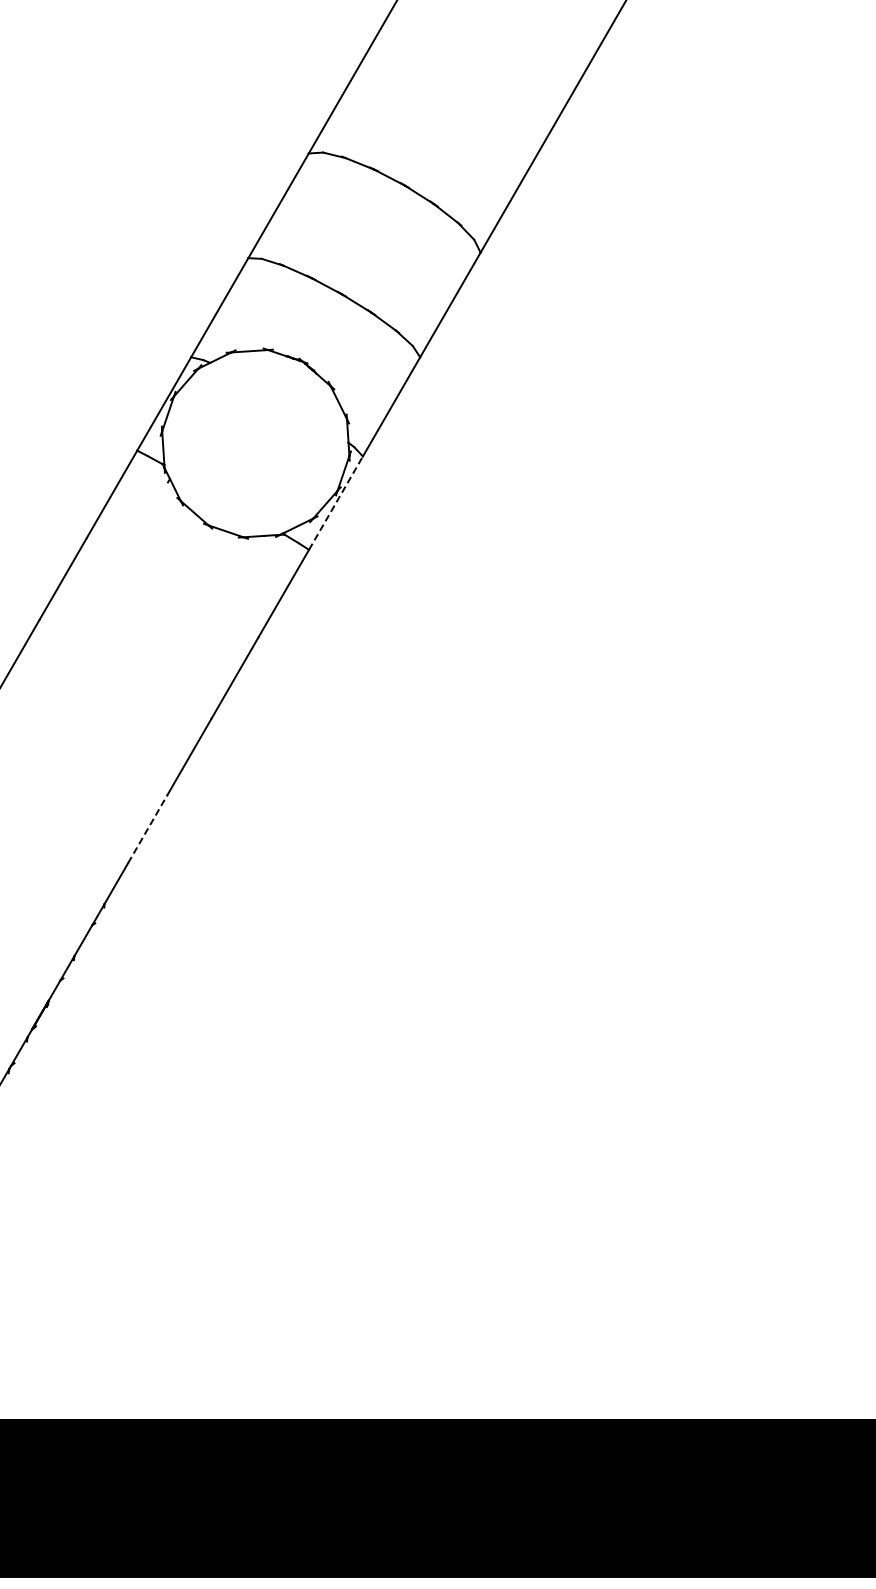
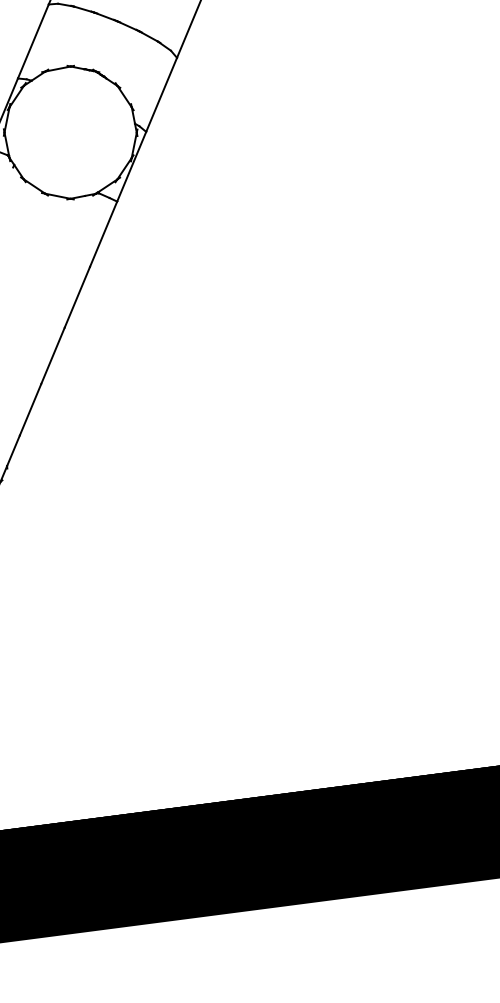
line: (335, 503) -> (131, 167), dashed -> solid
line: (148, 828) -> (30, 409), dashed -> solid

